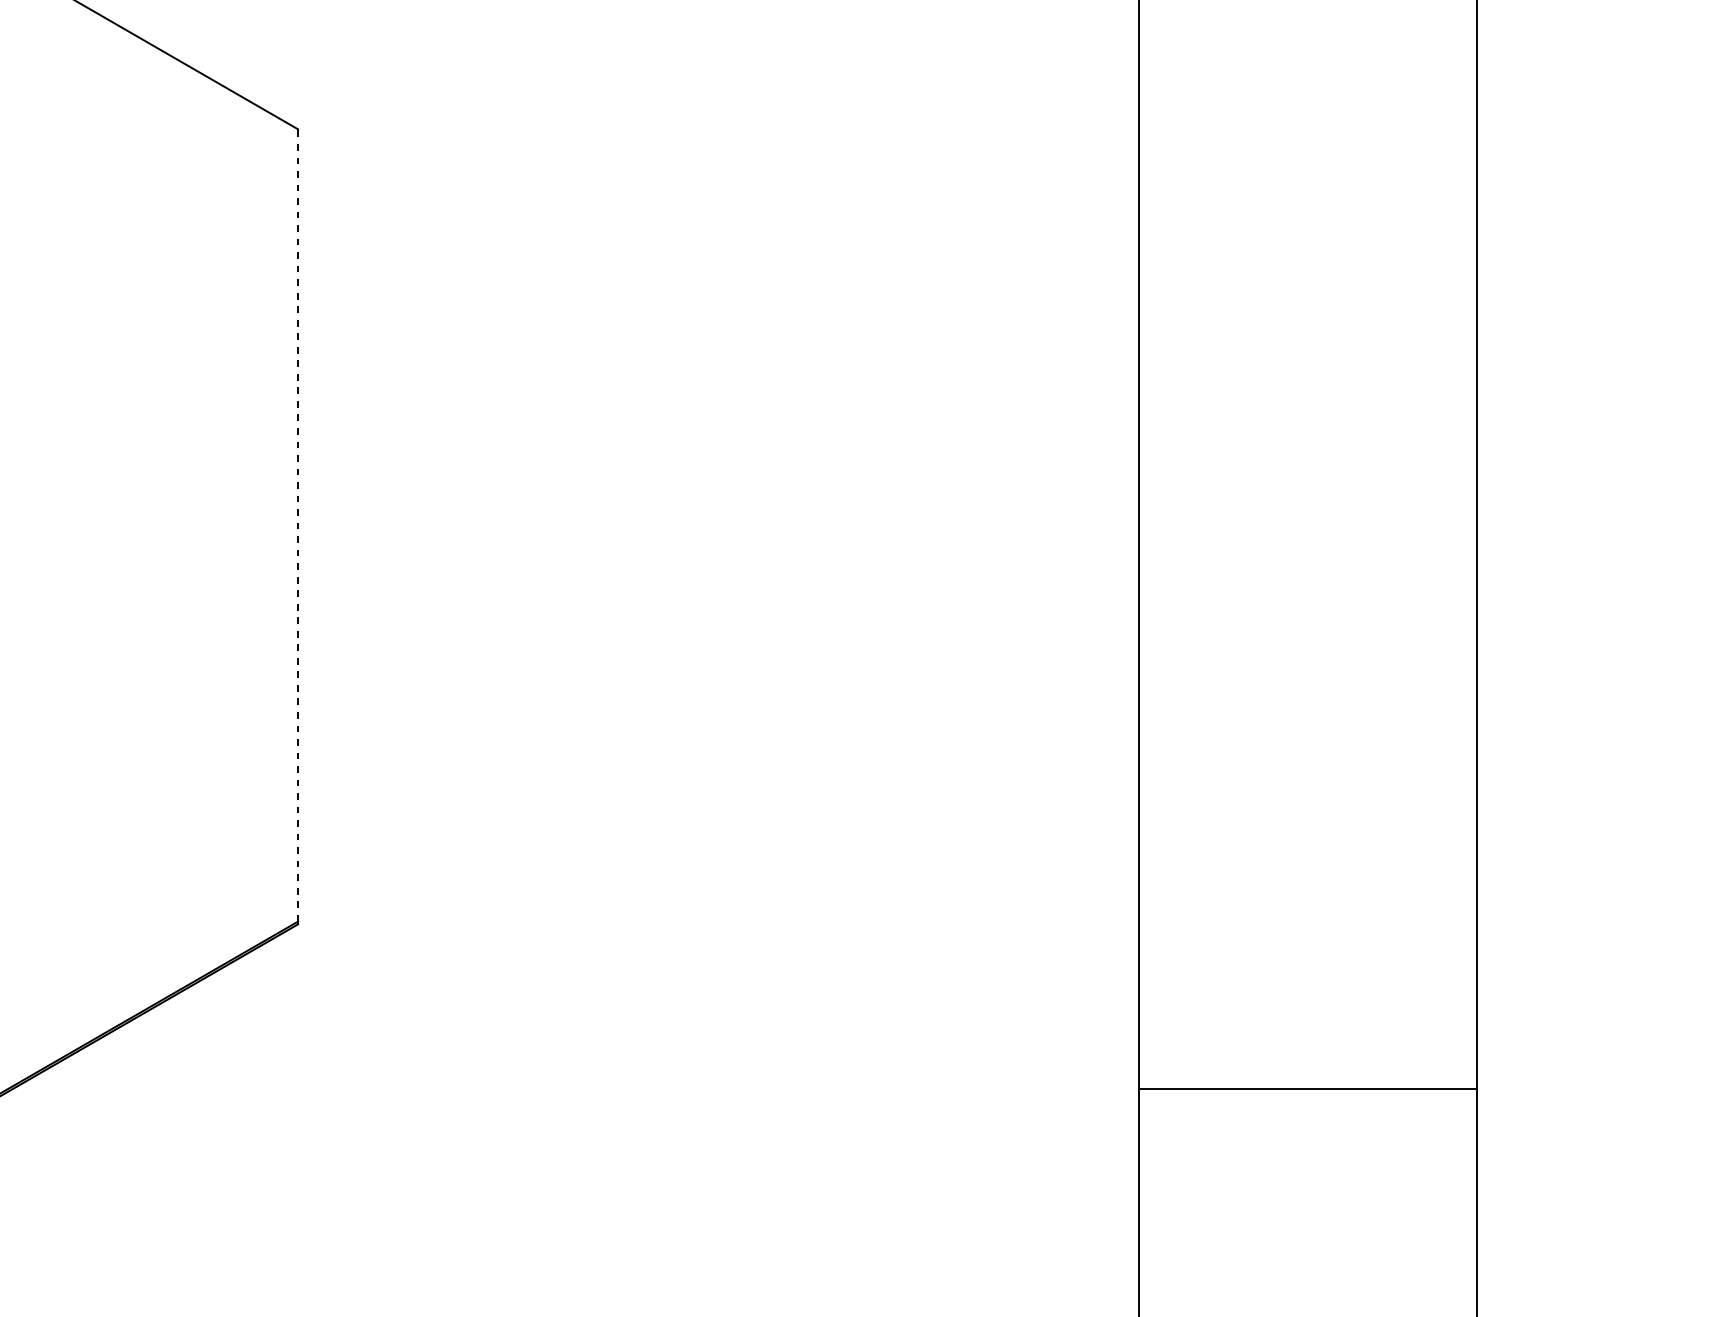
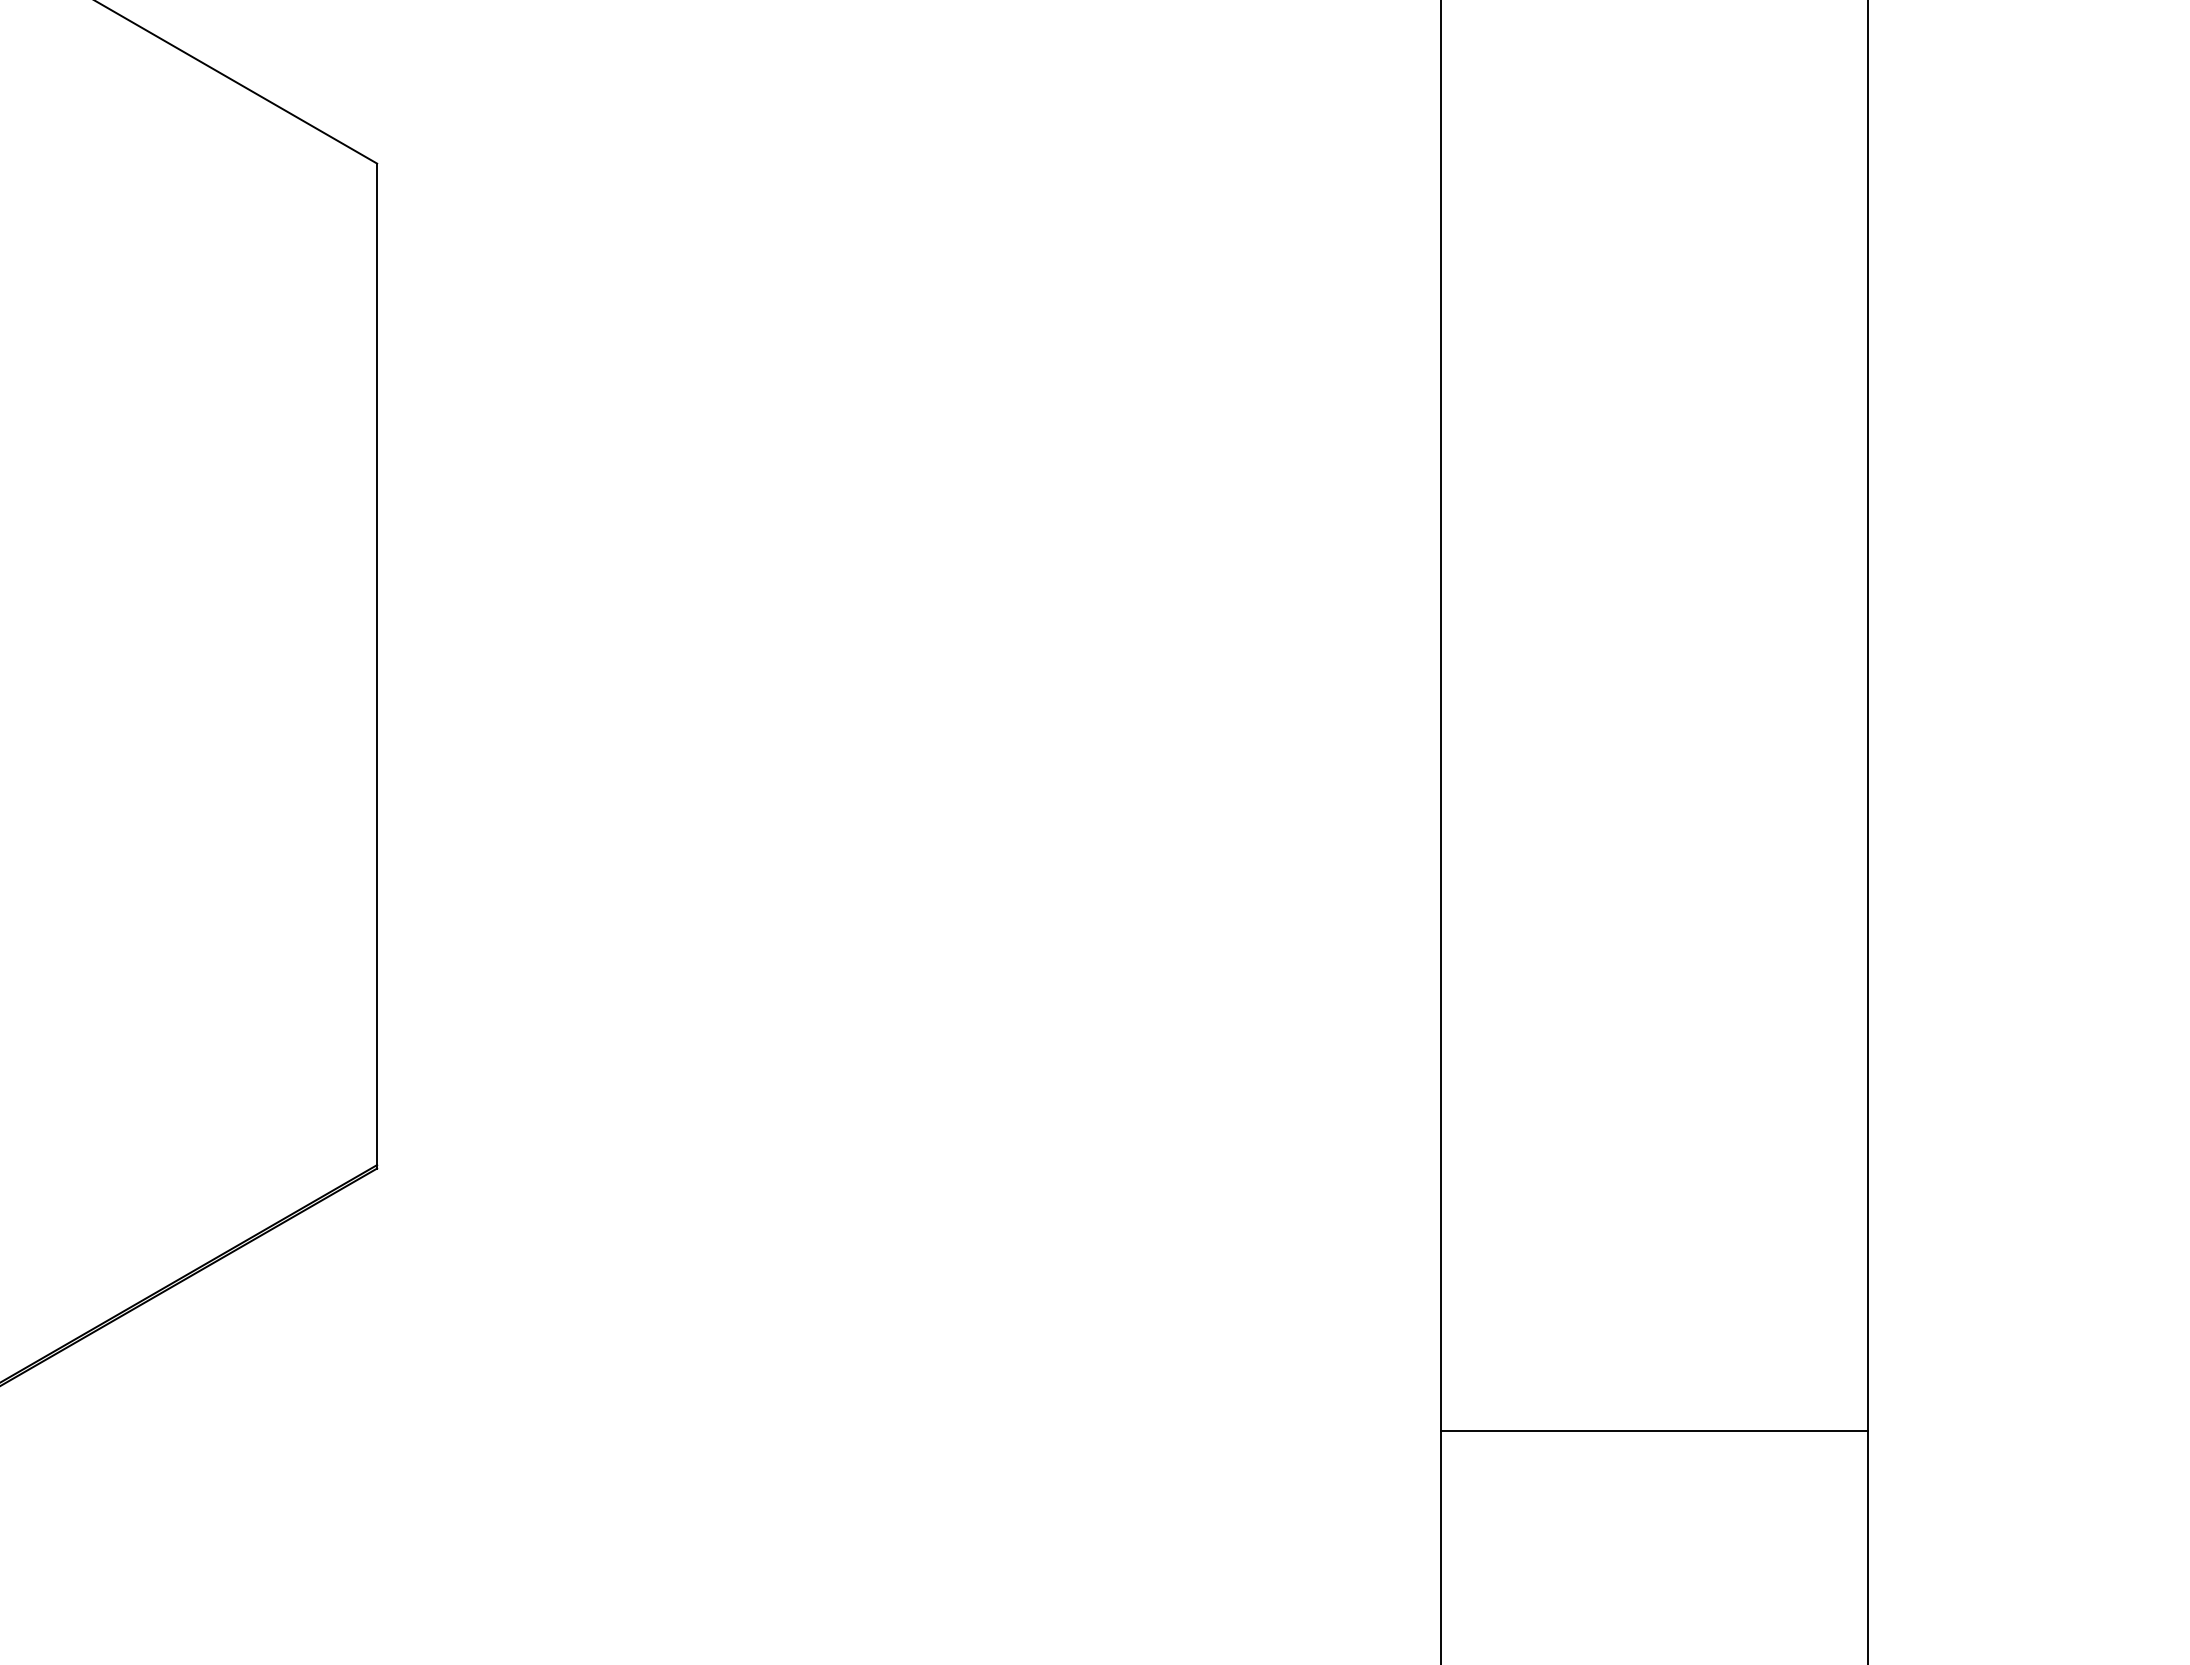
line: (298, 525) -> (377, 664), dashed -> solid
line: (1307, 1088) -> (1653, 1430), moved

